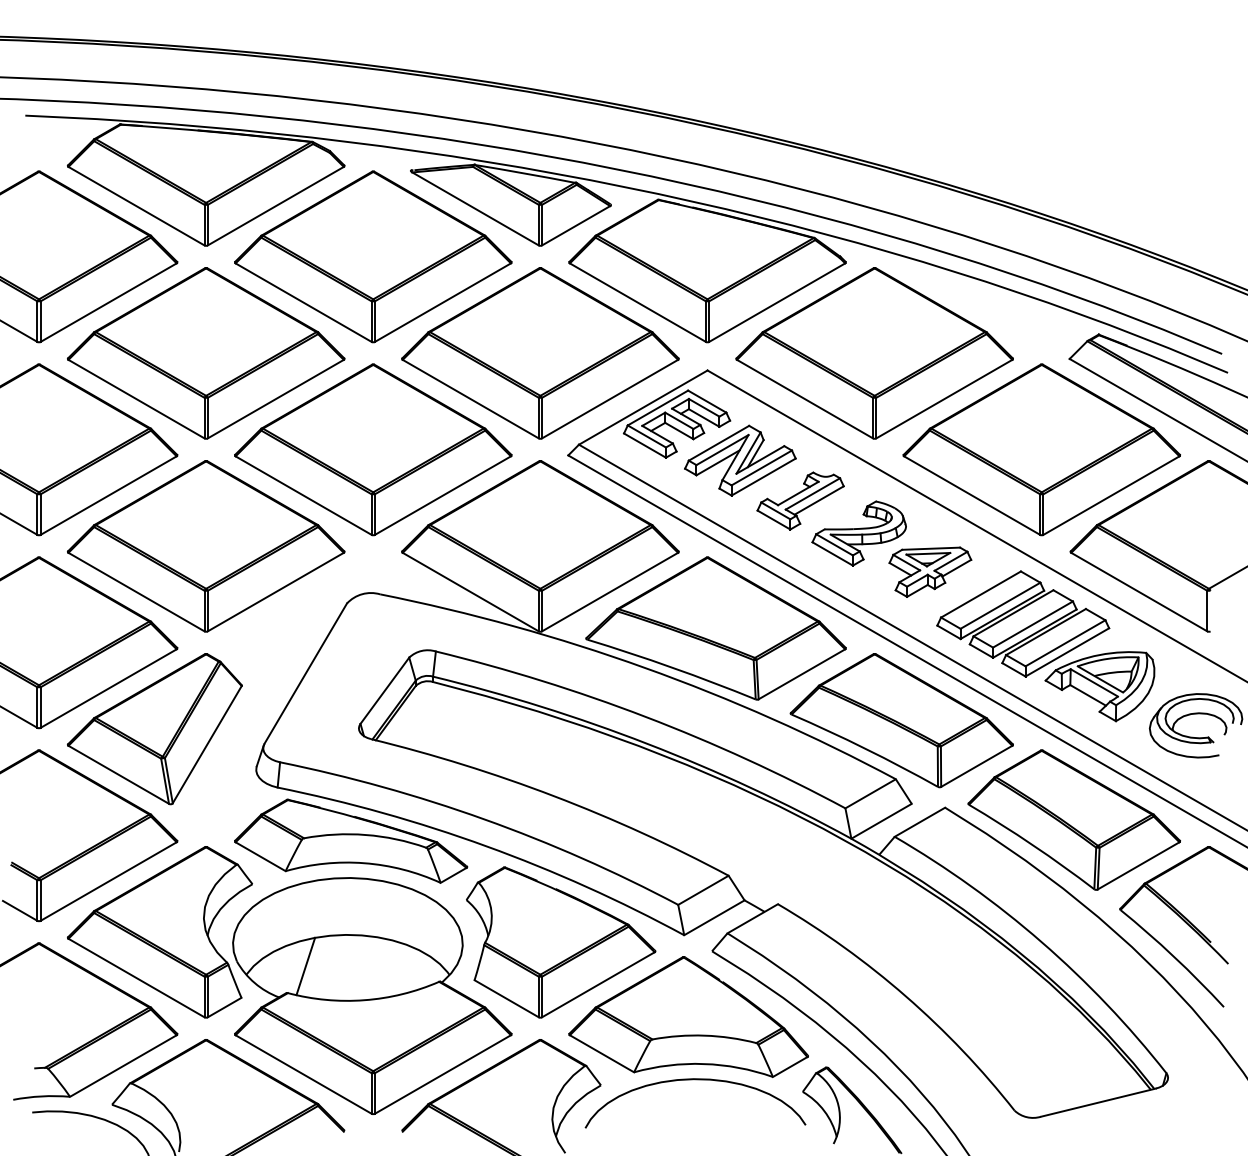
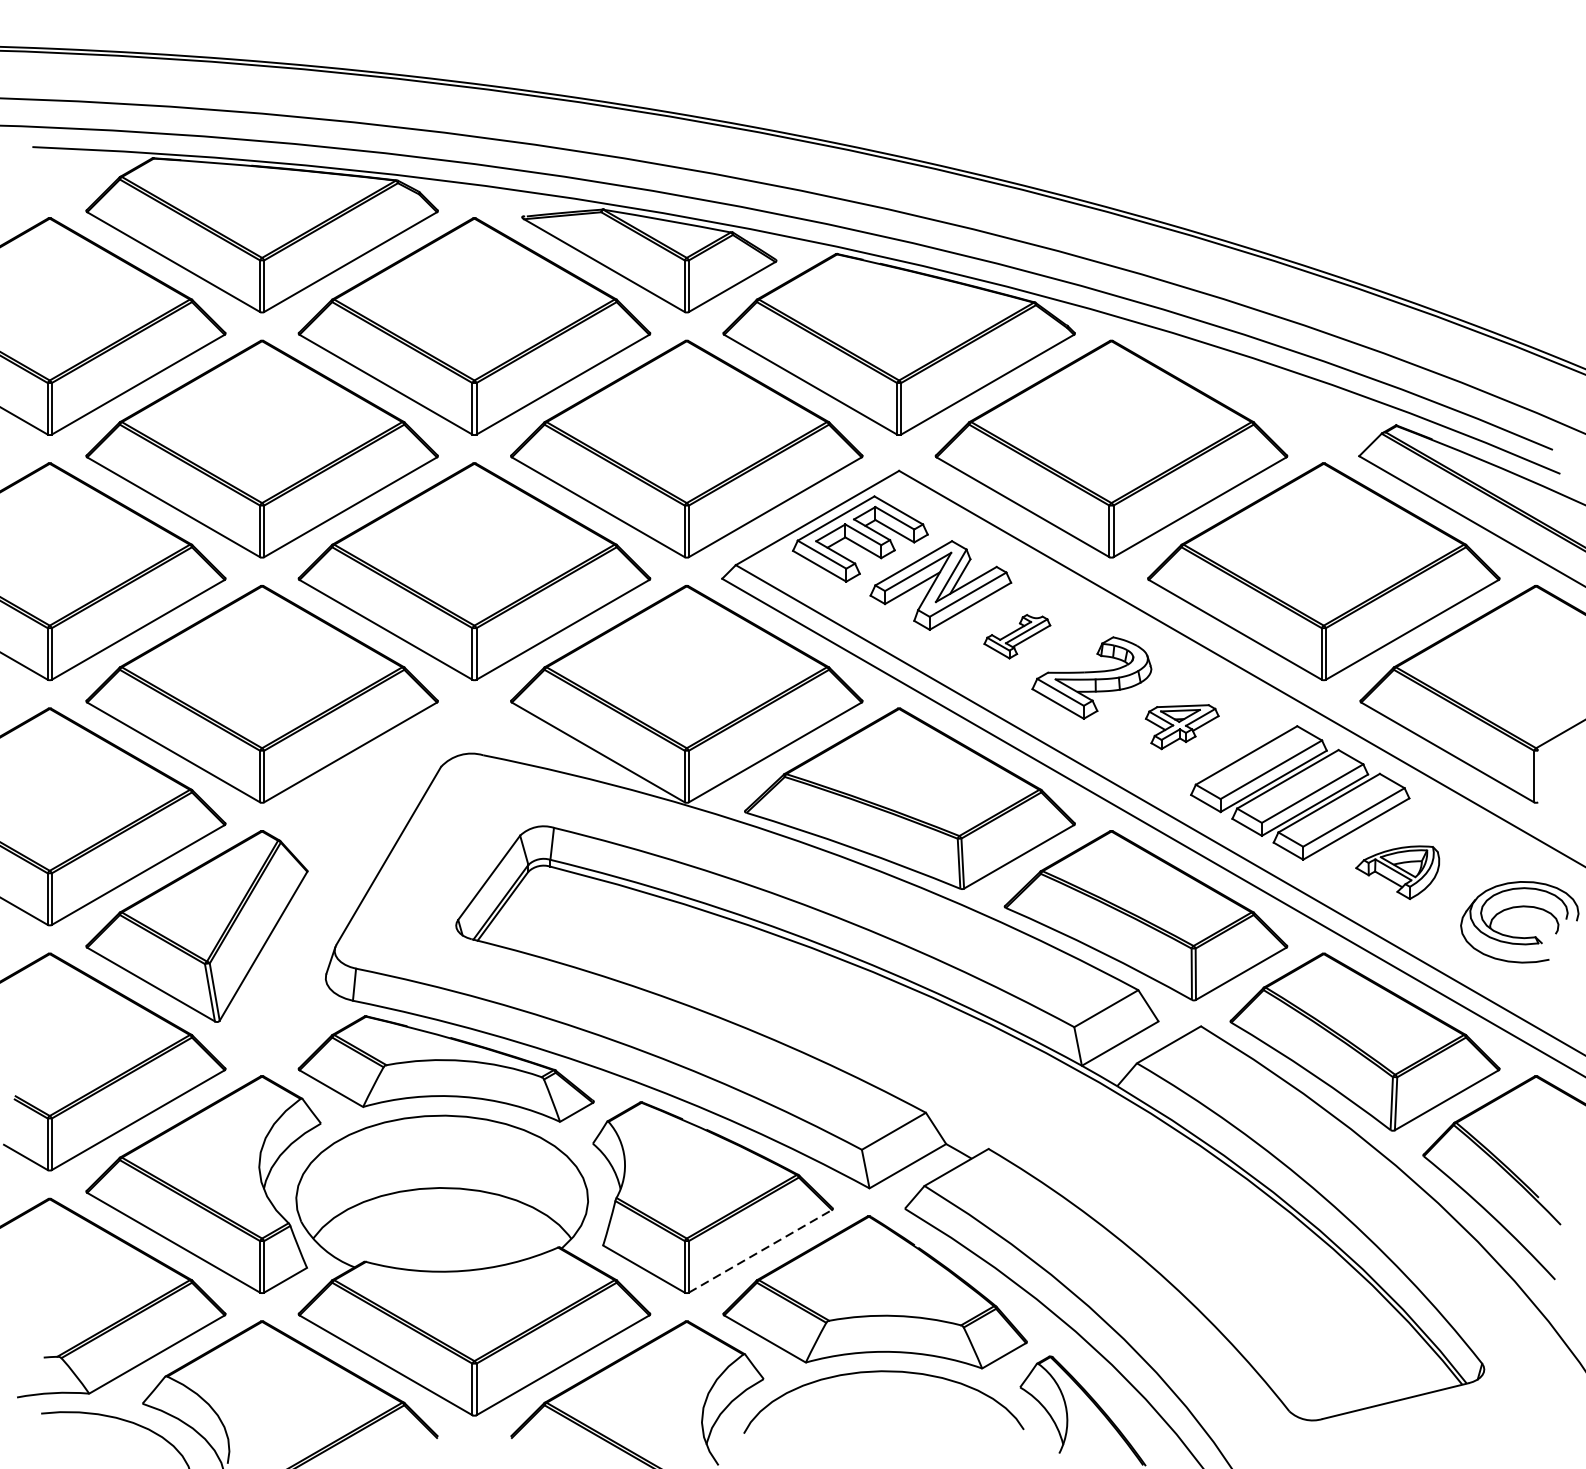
part: (800, 500) -> (1017, 636), size x0.6
part: (930, 571) -> (1182, 726), size x0.7
part: (1099, 686) -> (1397, 872), size x0.6
line: (305, 966) -> (388, 1228), removed
line: (598, 984) -> (760, 1250), solid -> dashed

